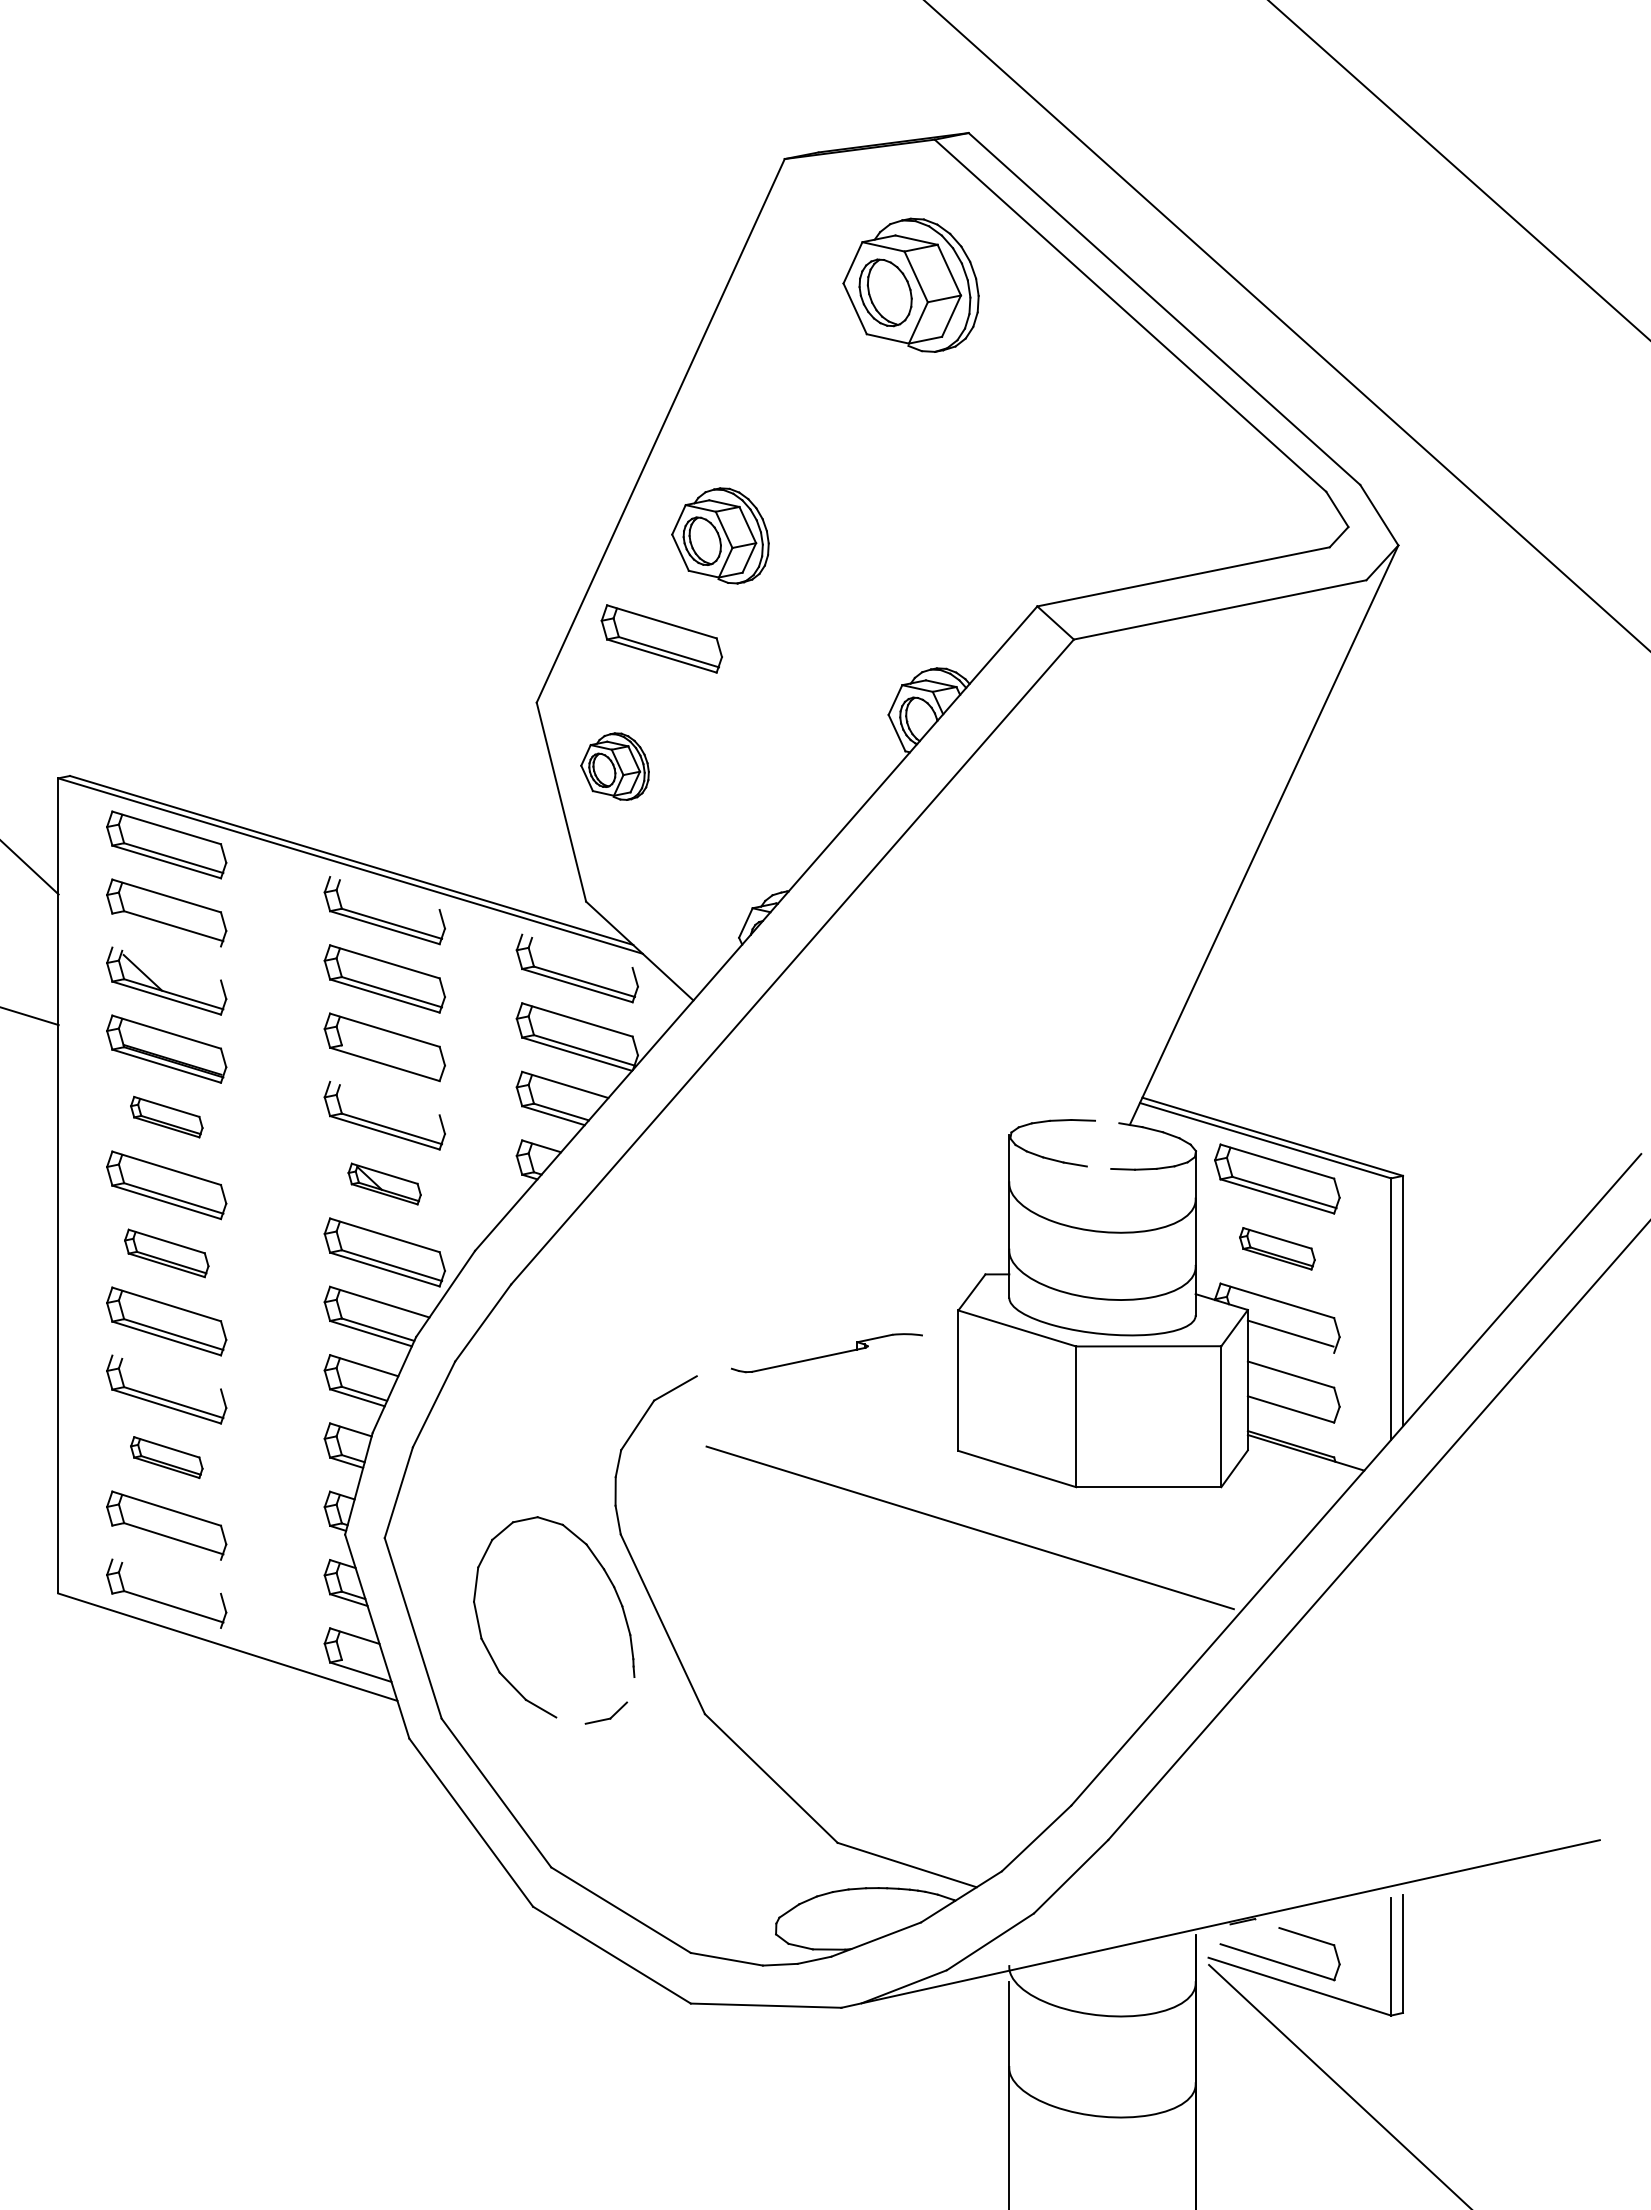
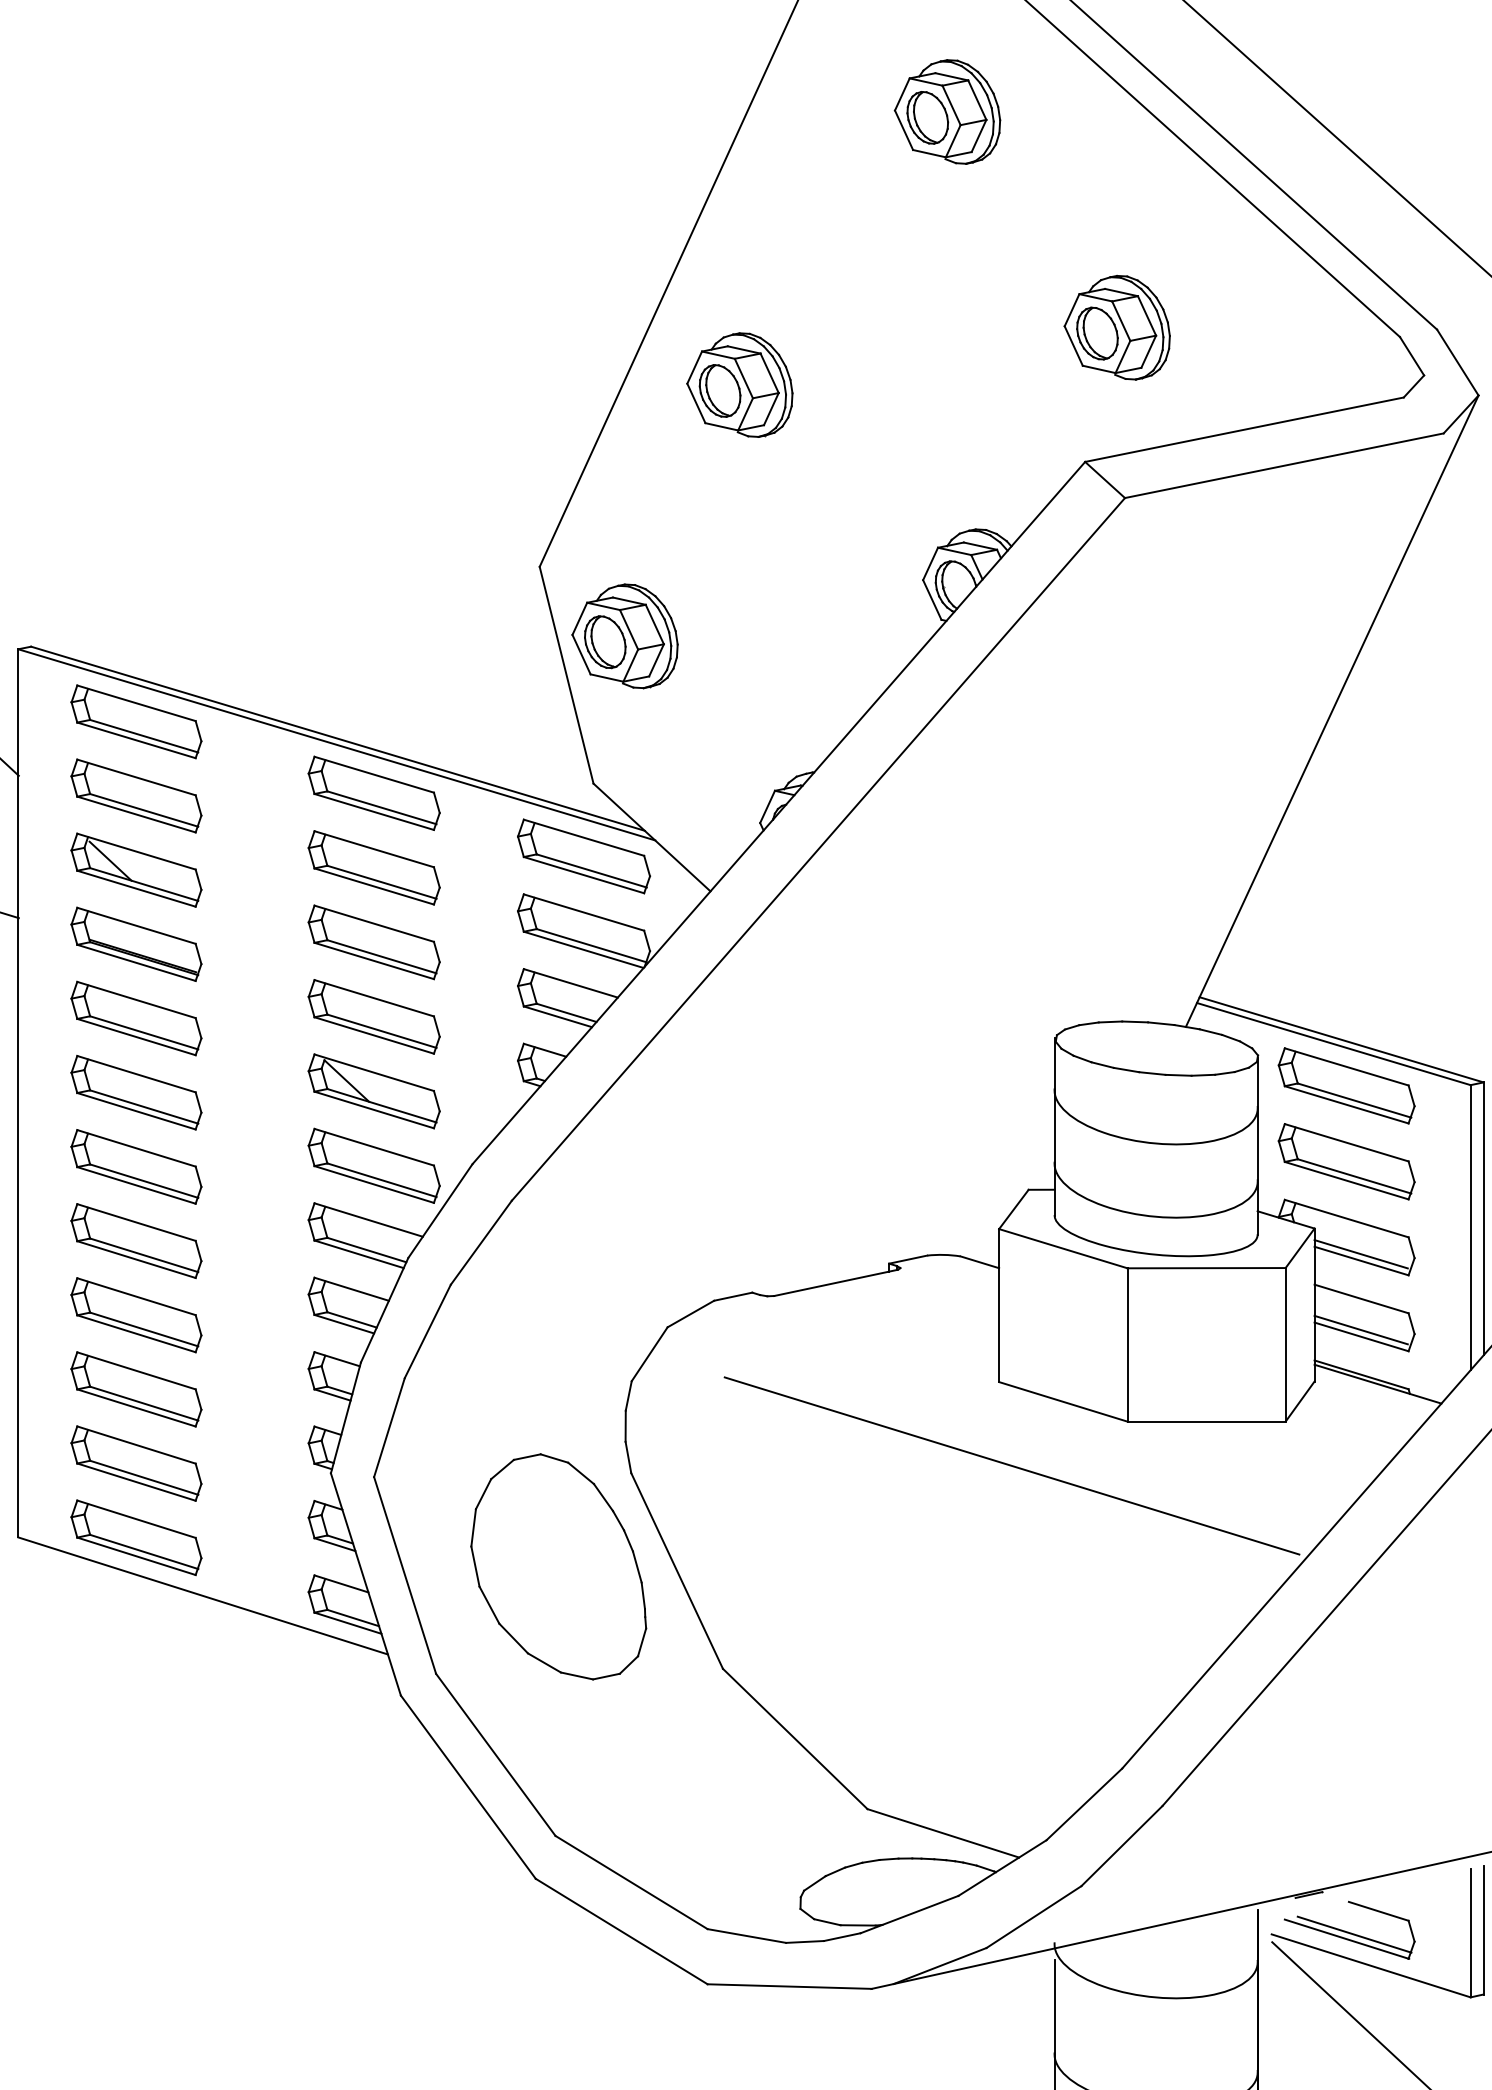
part: (910, 284) -> (946, 111), size x0.71
part: (1066, 482) -> (1116, 326), added
part: (661, 638) -> (675, 496), removed
part: (614, 766) -> (624, 636), size x1.43
line: (384, 893) -> (373, 774), added
line: (166, 929) -> (136, 813), added
line: (577, 950) -> (584, 836), added
line: (166, 963) -> (136, 851), added
line: (391, 1060) -> (381, 956), added
line: (384, 1098) -> (373, 998), added
part: (166, 1116) -> (136, 1017), size x1.67
line: (1107, 1121) -> (1161, 1023), added
line: (1098, 1167) -> (1151, 1073), added
part: (384, 1183) -> (373, 1090), size x1.67
part: (1277, 1248) -> (1346, 1161), size x1.67
part: (166, 1253) -> (136, 1167), size x1.43
line: (1290, 1339) -> (1361, 1260), added
line: (940, 1340) -> (979, 1261), added
line: (166, 1372) -> (136, 1296), added
line: (713, 1372) -> (732, 1296), added
line: (1290, 1403) -> (1361, 1330), added
part: (166, 1457) -> (136, 1389), size x1.67
line: (166, 1542) -> (136, 1481), added
line: (166, 1576) -> (136, 1518), added
line: (166, 1610) -> (136, 1555), added
line: (365, 1666) -> (353, 1617), added
line: (630, 1689) -> (641, 1642), added
line: (570, 1720) -> (576, 1675), added
line: (1284, 1957) -> (1354, 1934), added

